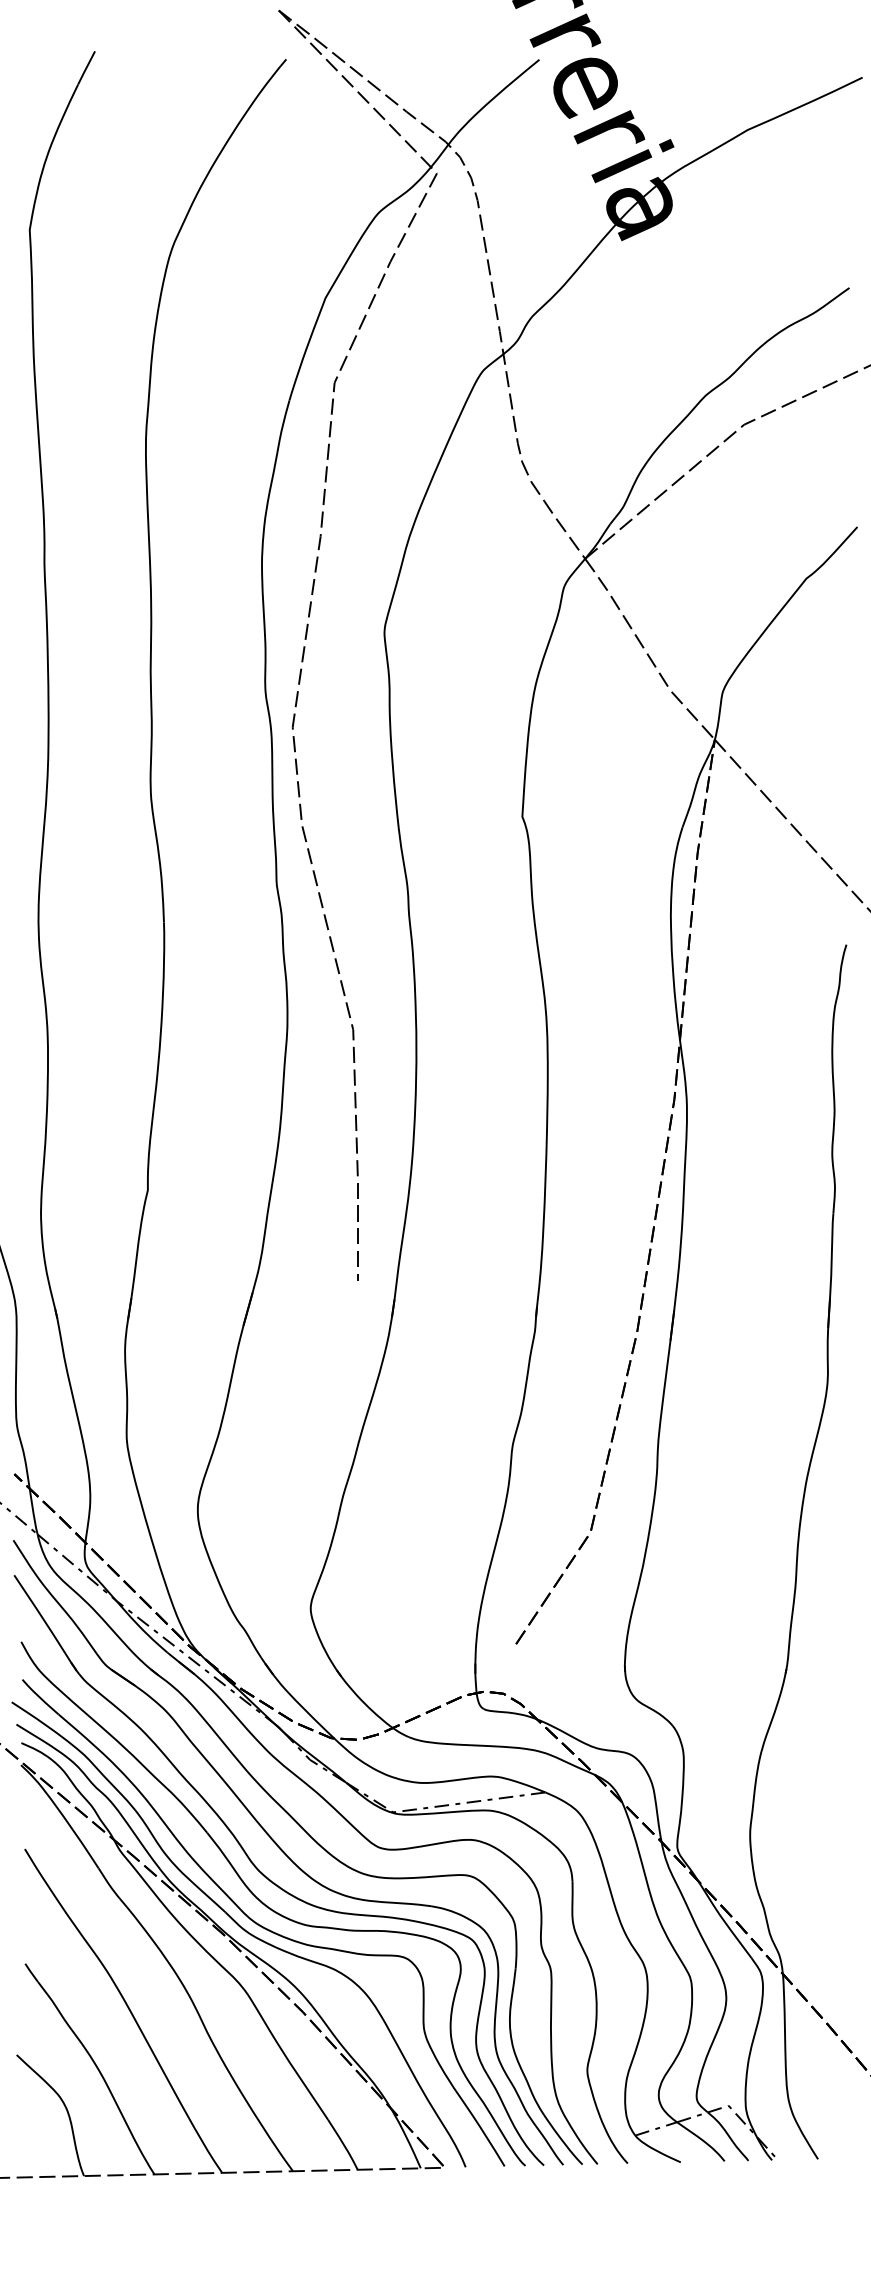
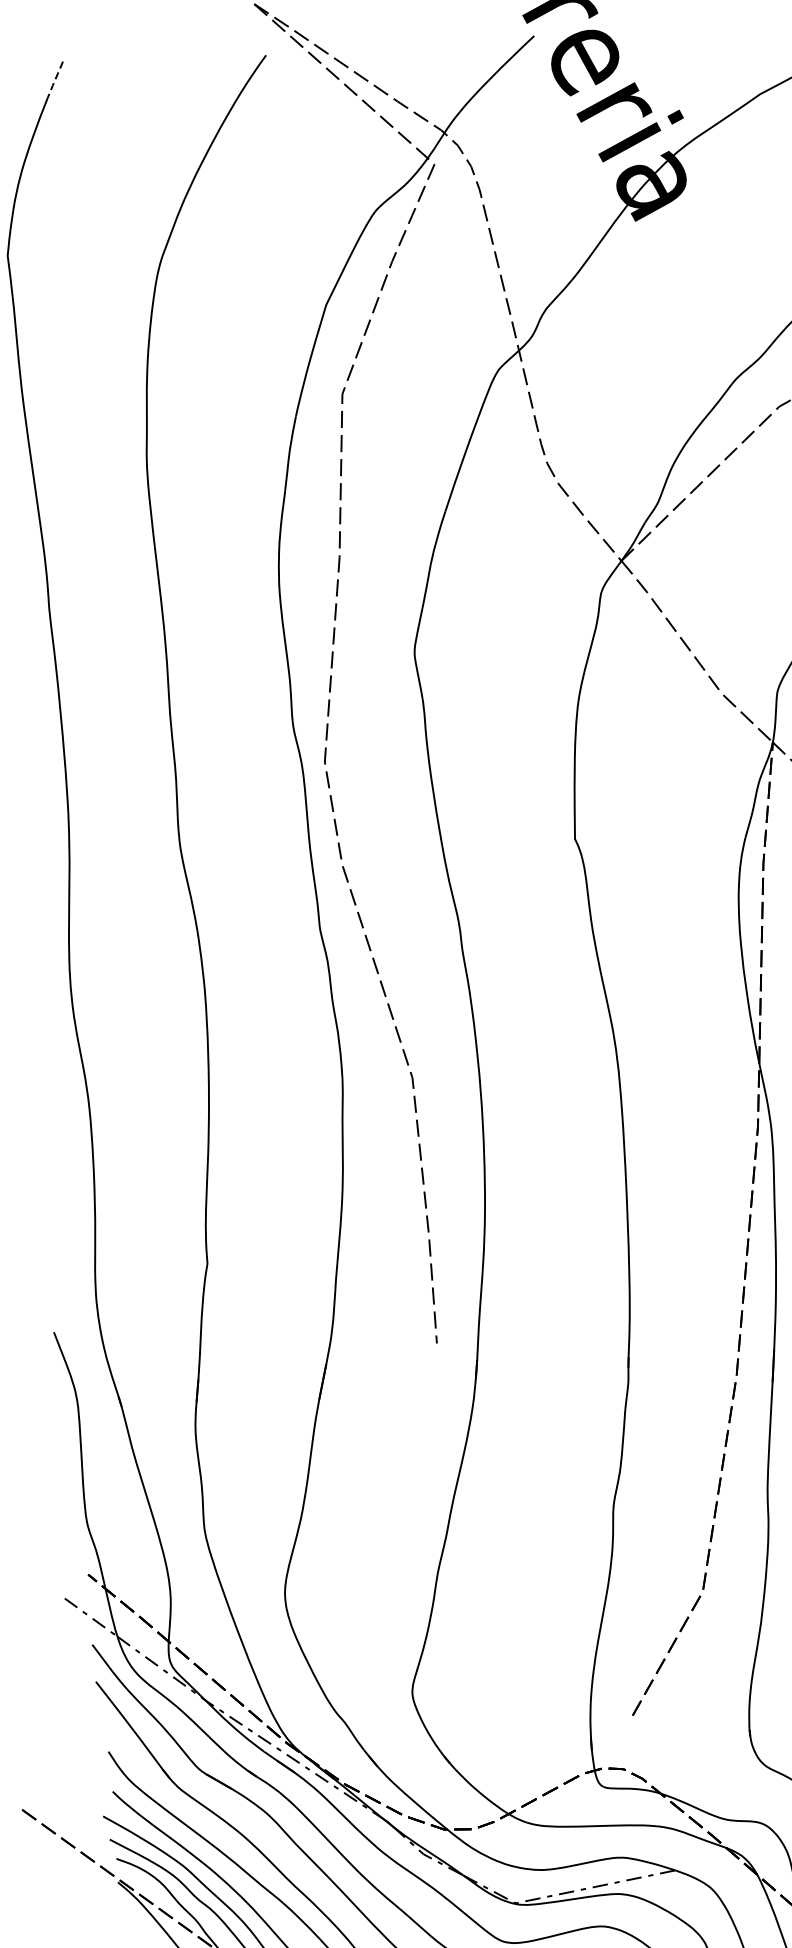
line: (86, 68) -> (55, 80), solid -> dashed

